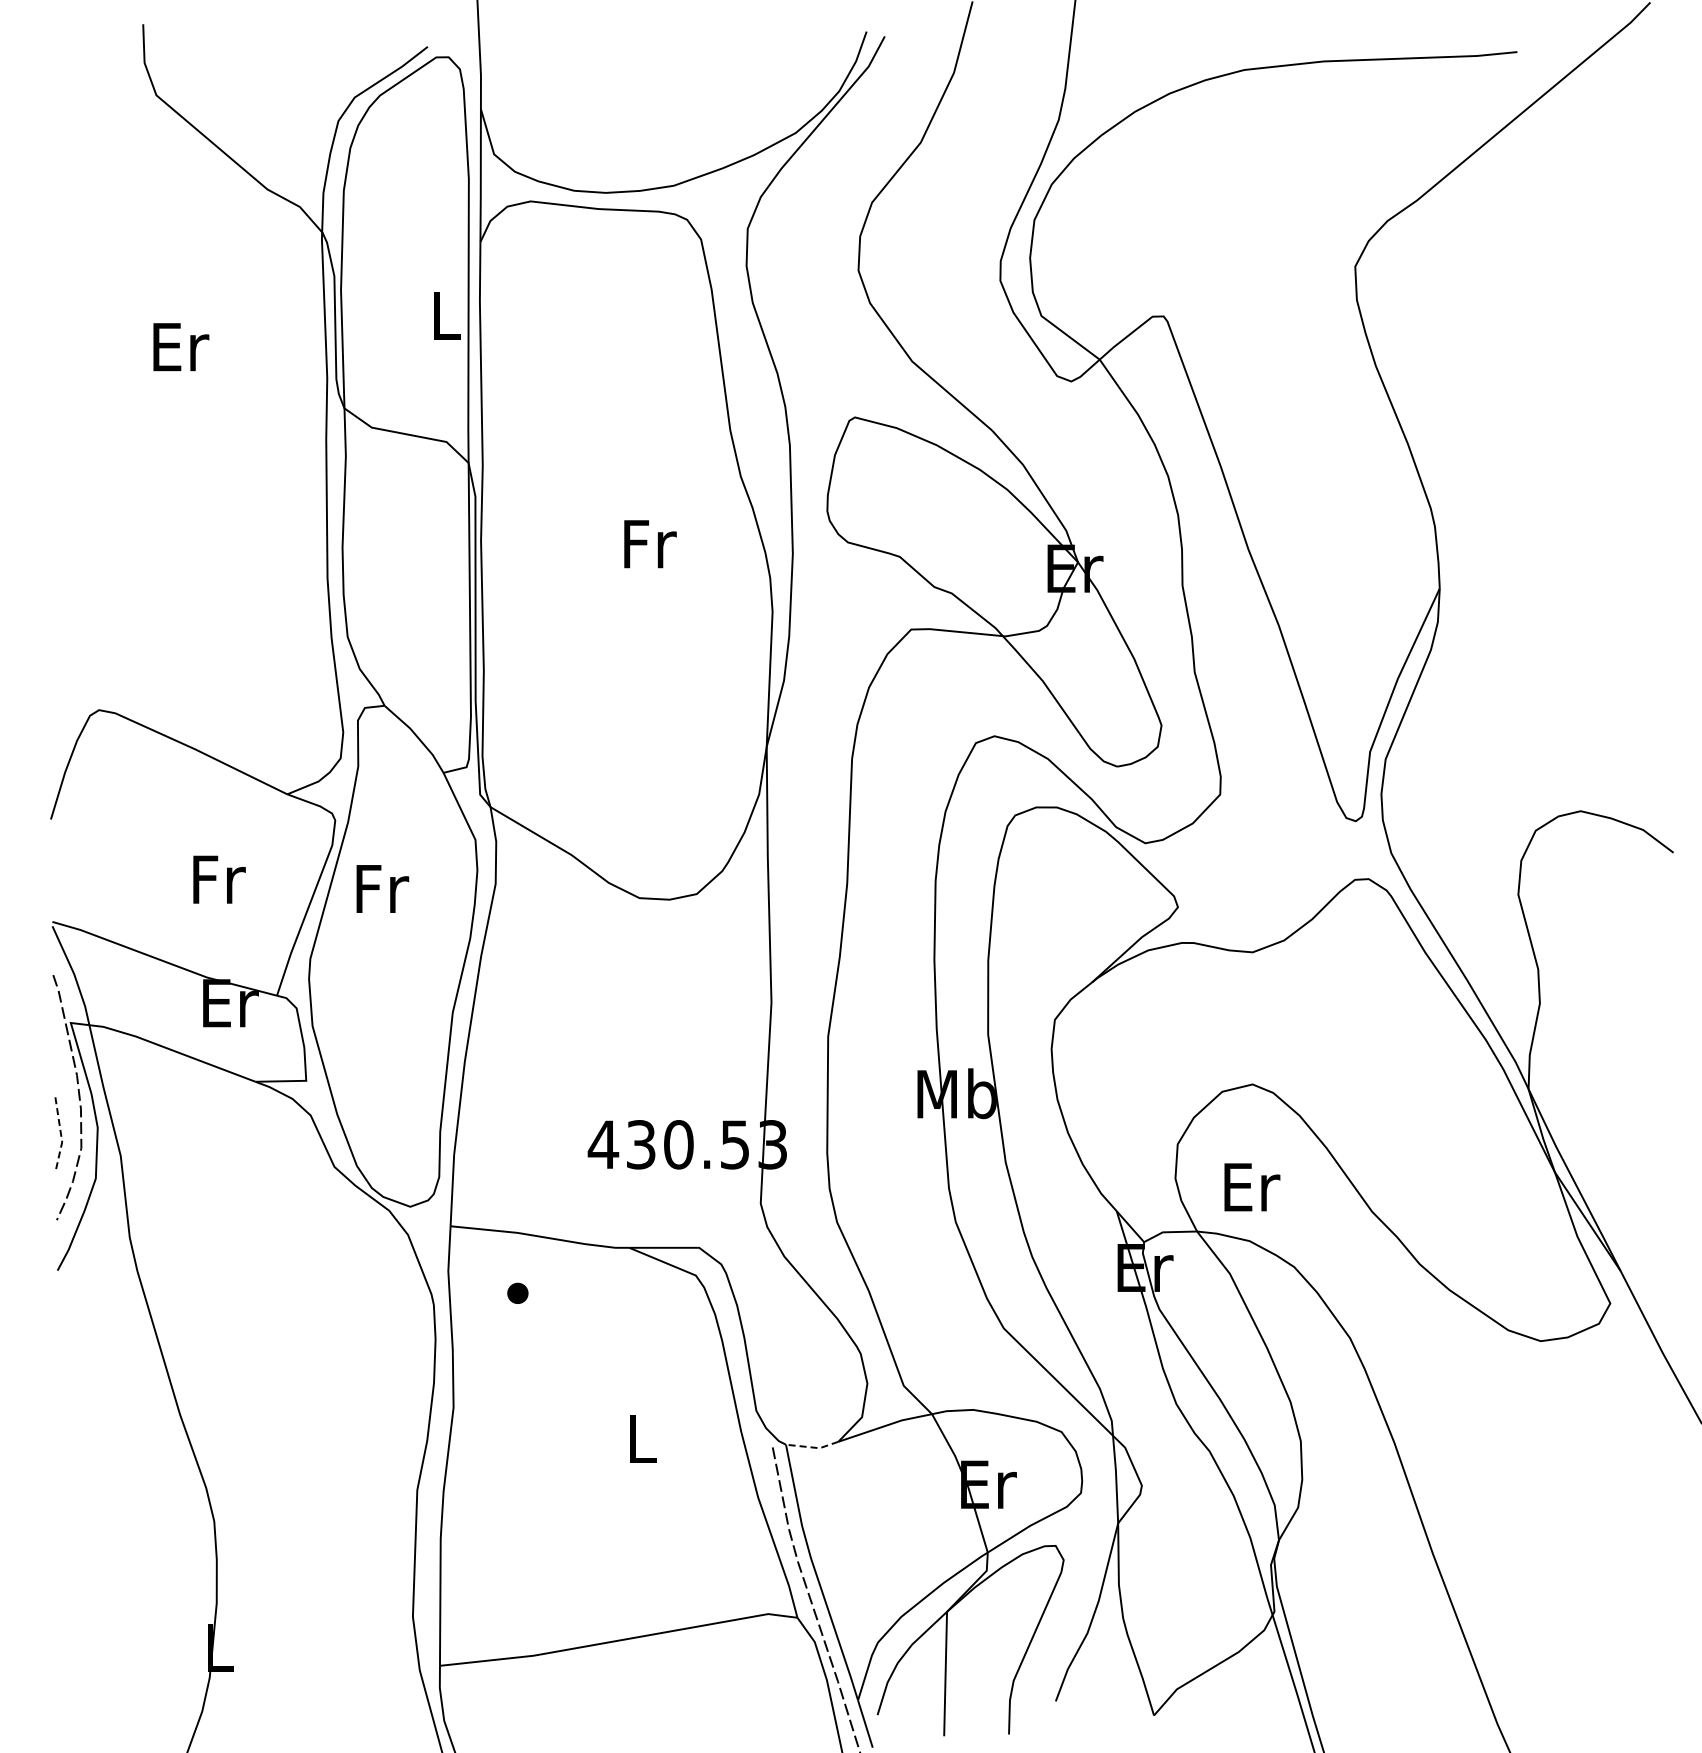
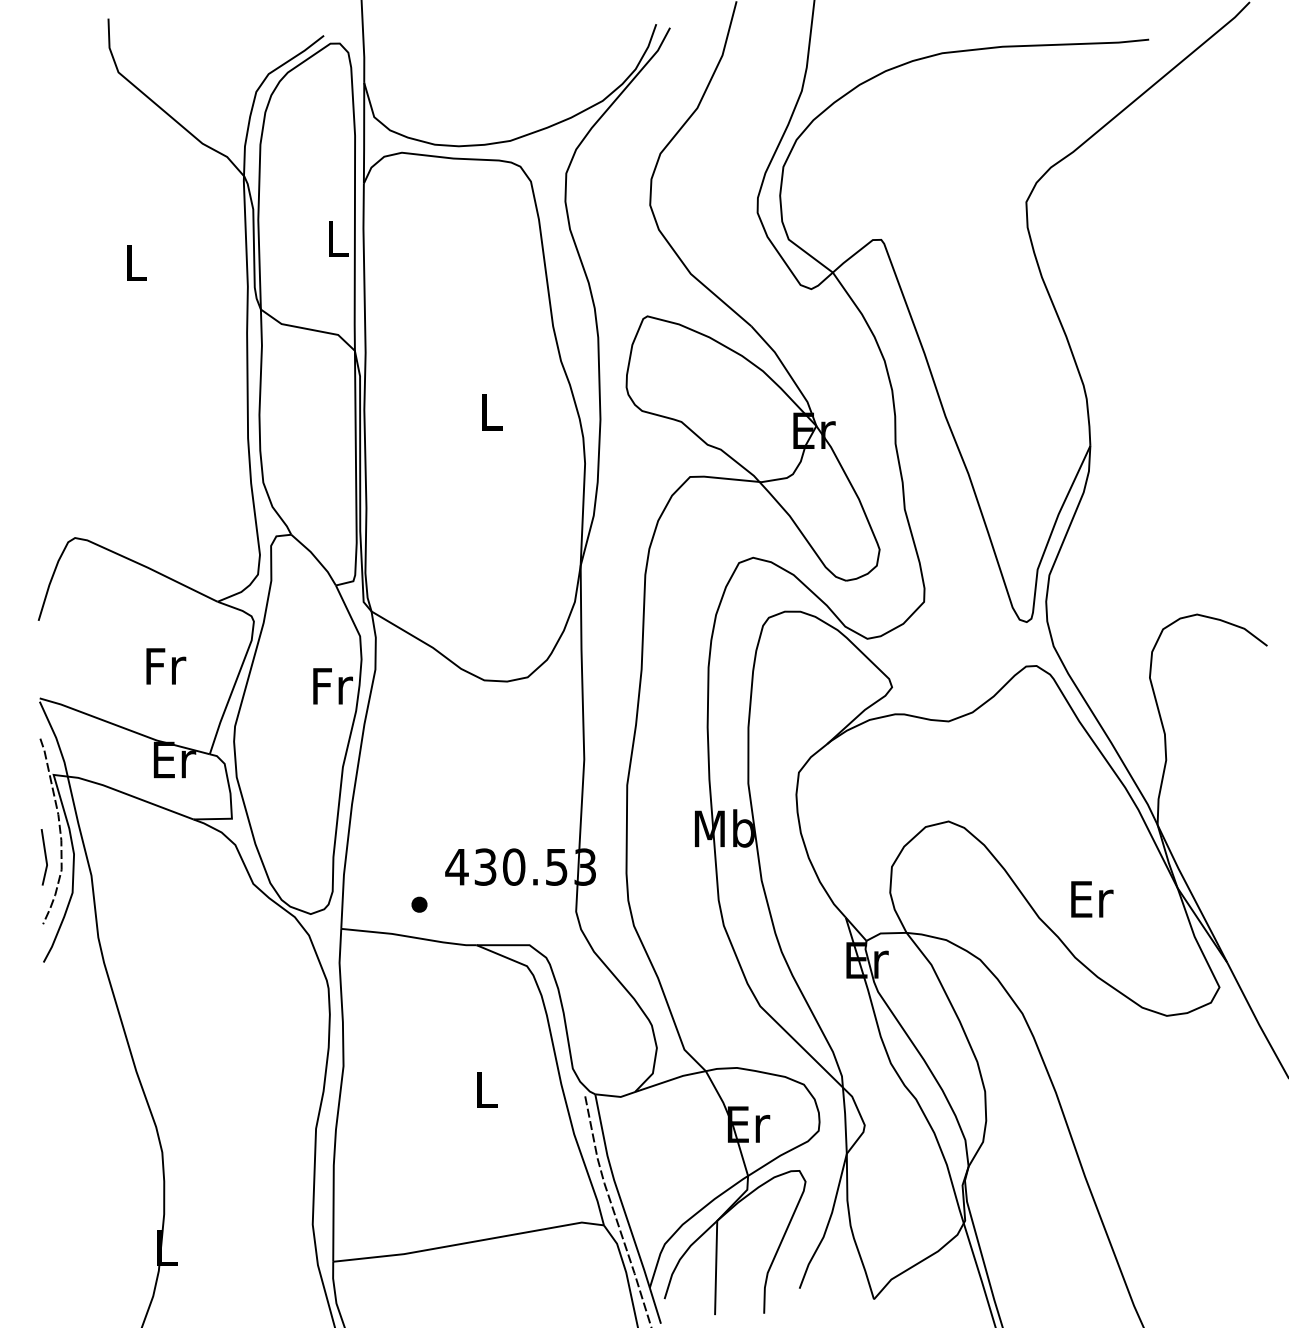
text: (181, 347) -> (137, 263), Er -> L
text: (650, 544) -> (492, 412), Fr -> L
text: (382, 888) -> (332, 685), moved
line: (60, 1132) -> (45, 857), dashed -> solid
text: (1252, 1187) -> (1092, 899), moved
part: (517, 1292) -> (419, 904), moved
line: (812, 1447) -> (615, 1096), dashed -> solid

